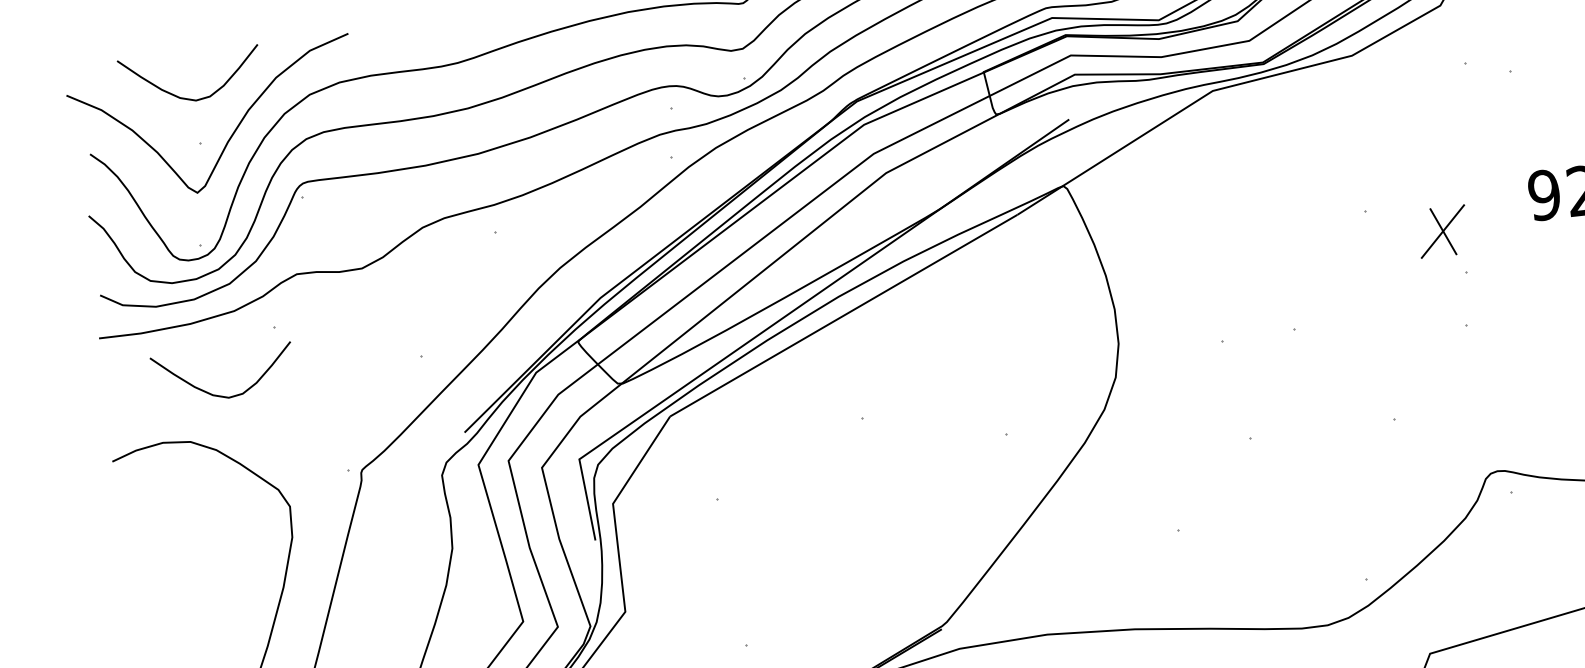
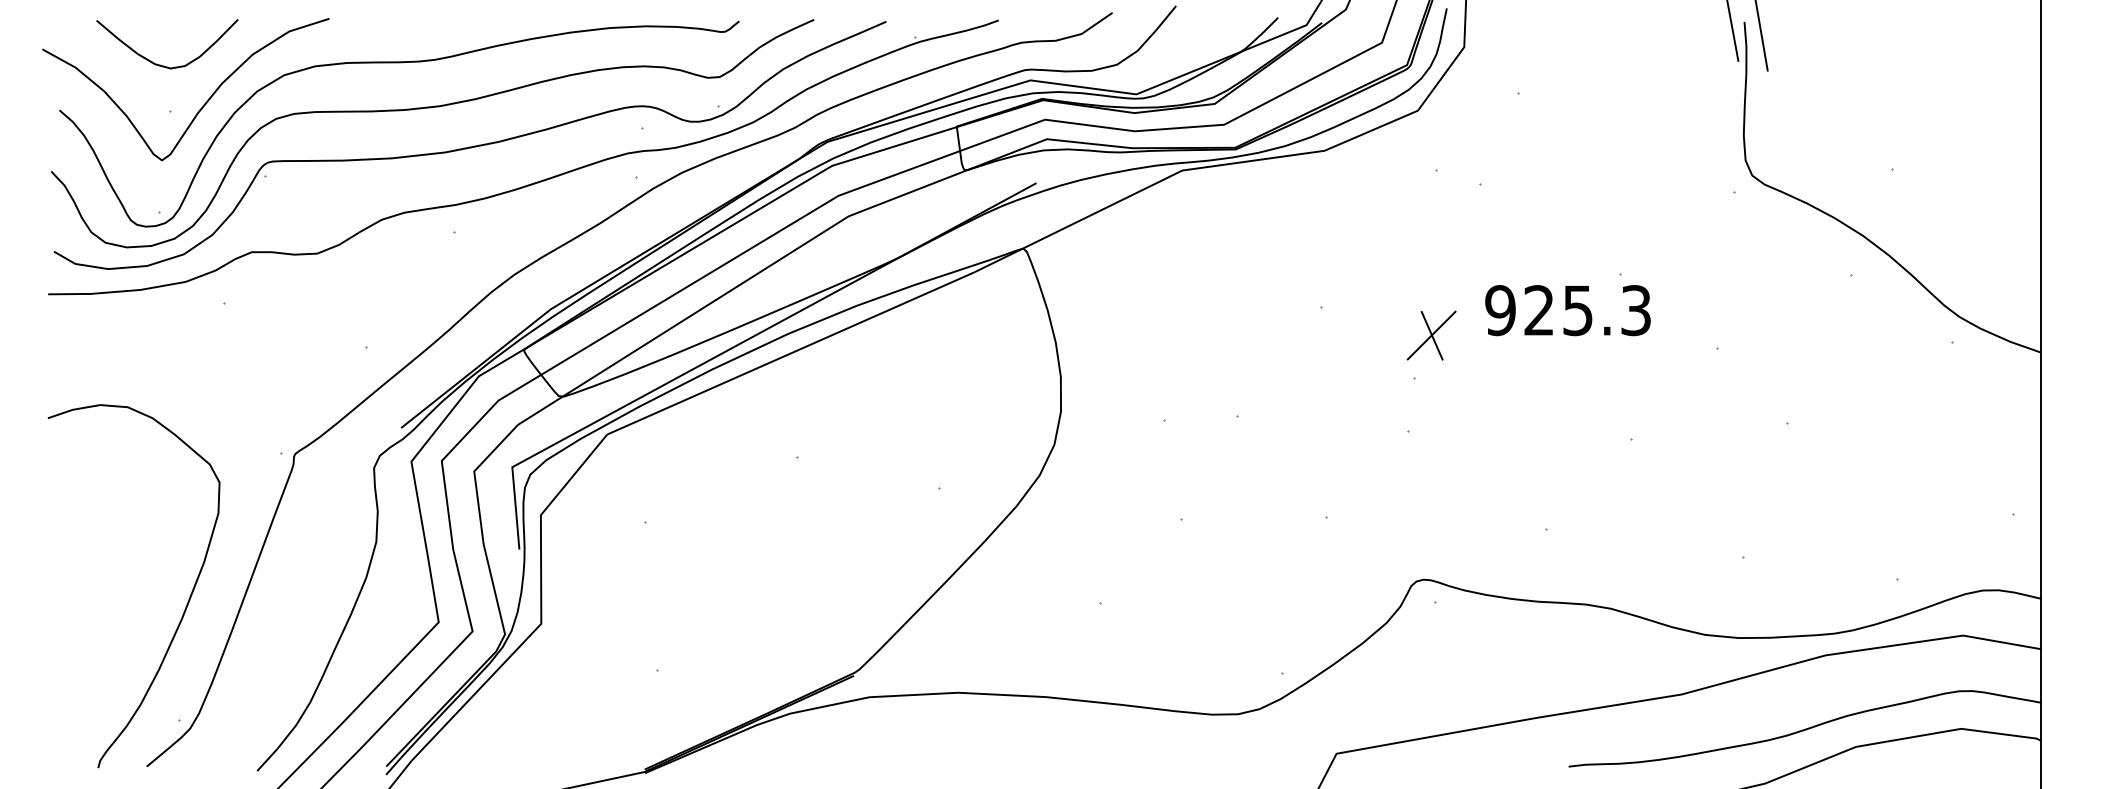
part: (1442, 231) -> (1431, 335), moved
curve: (218, 394) -> (160, 363), removed

